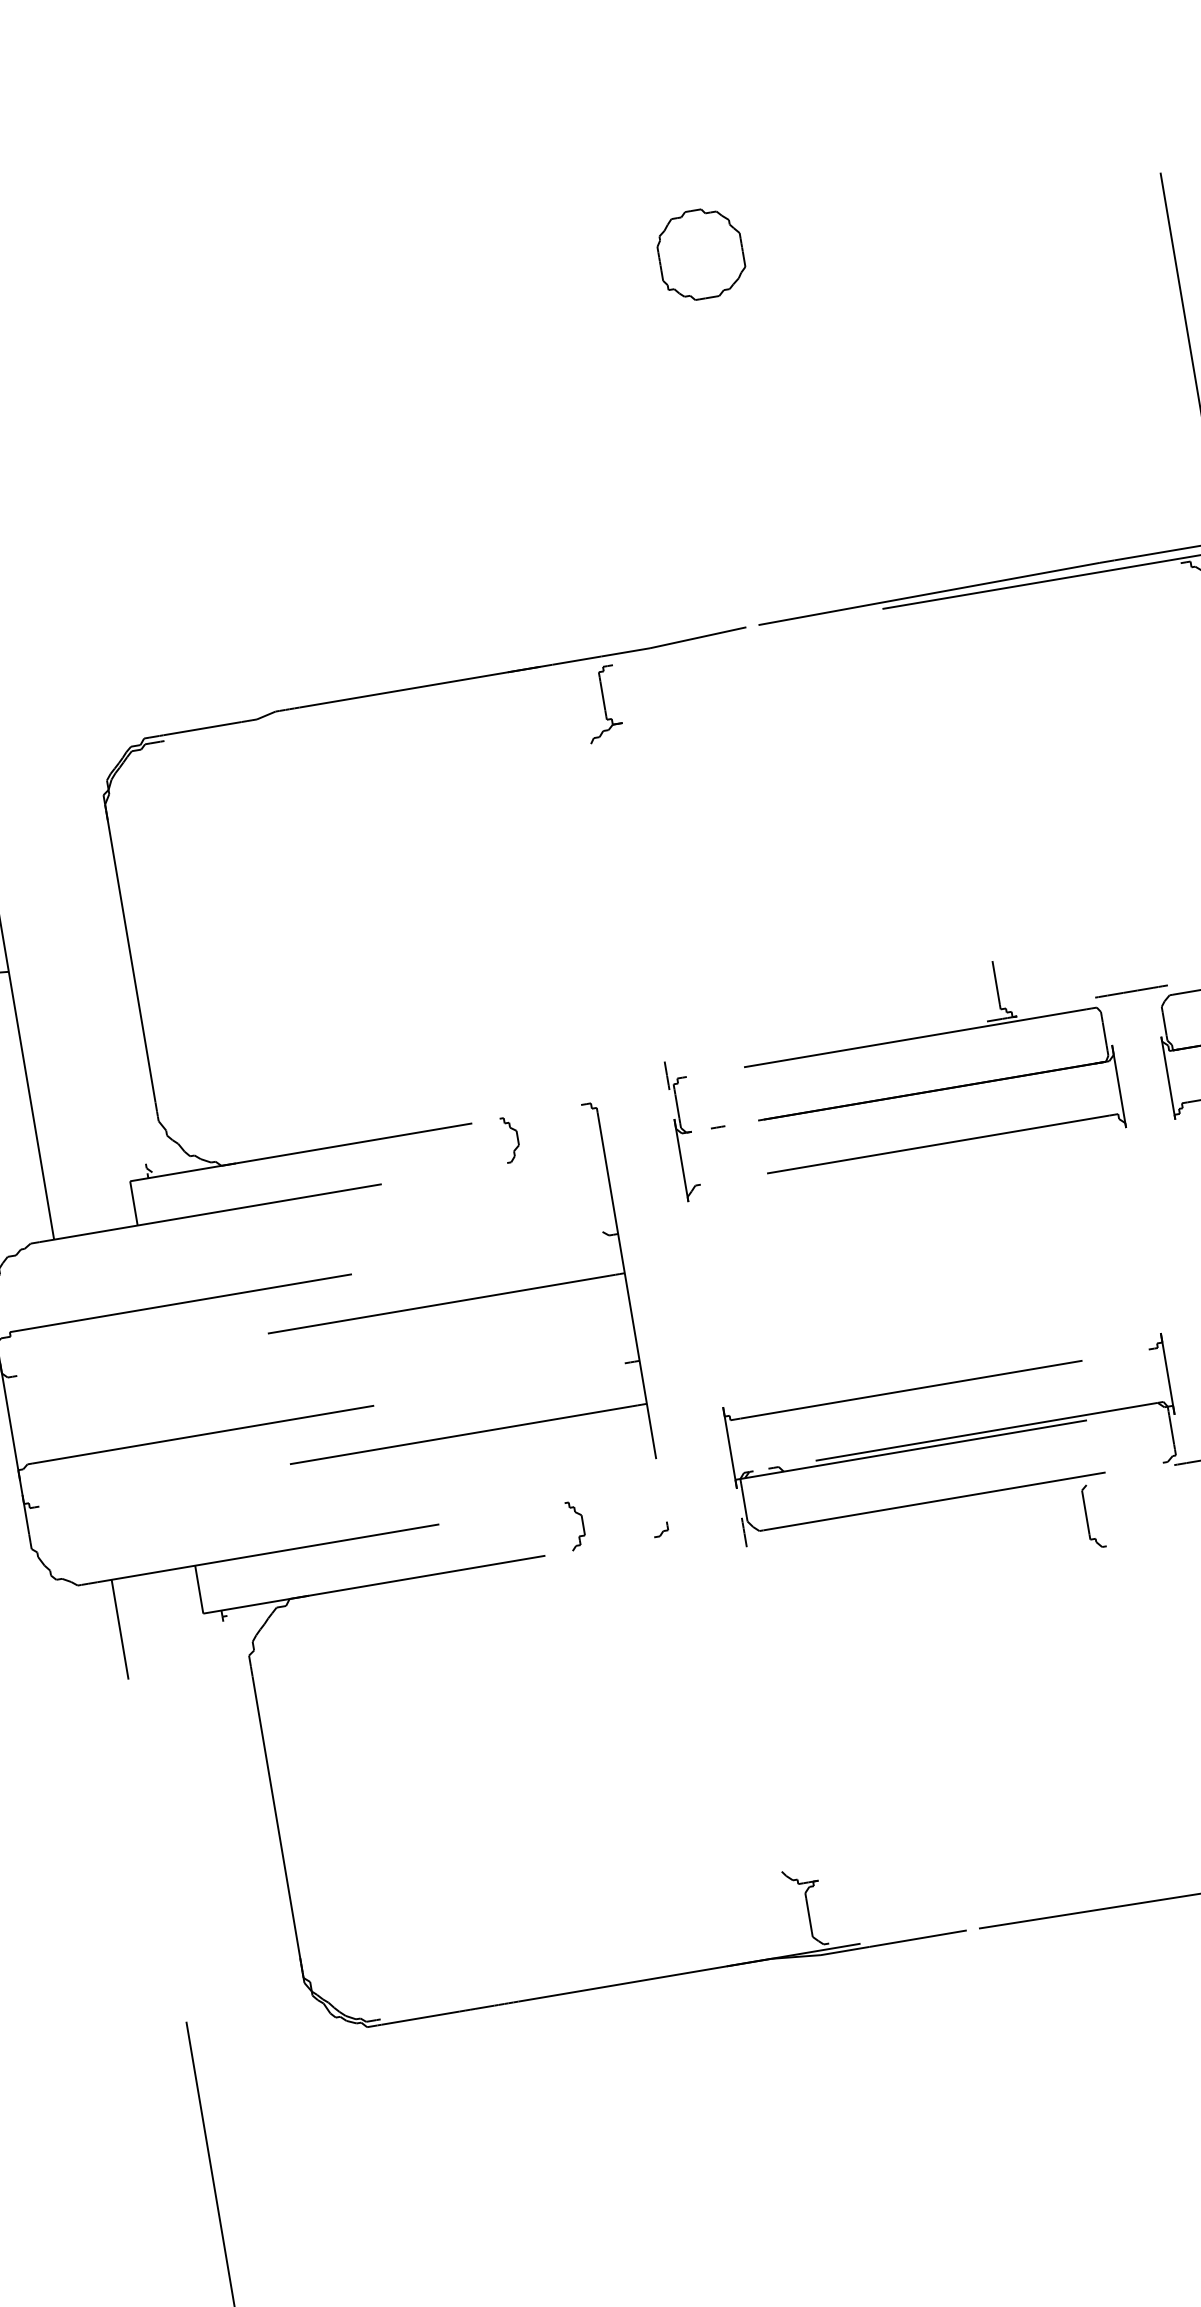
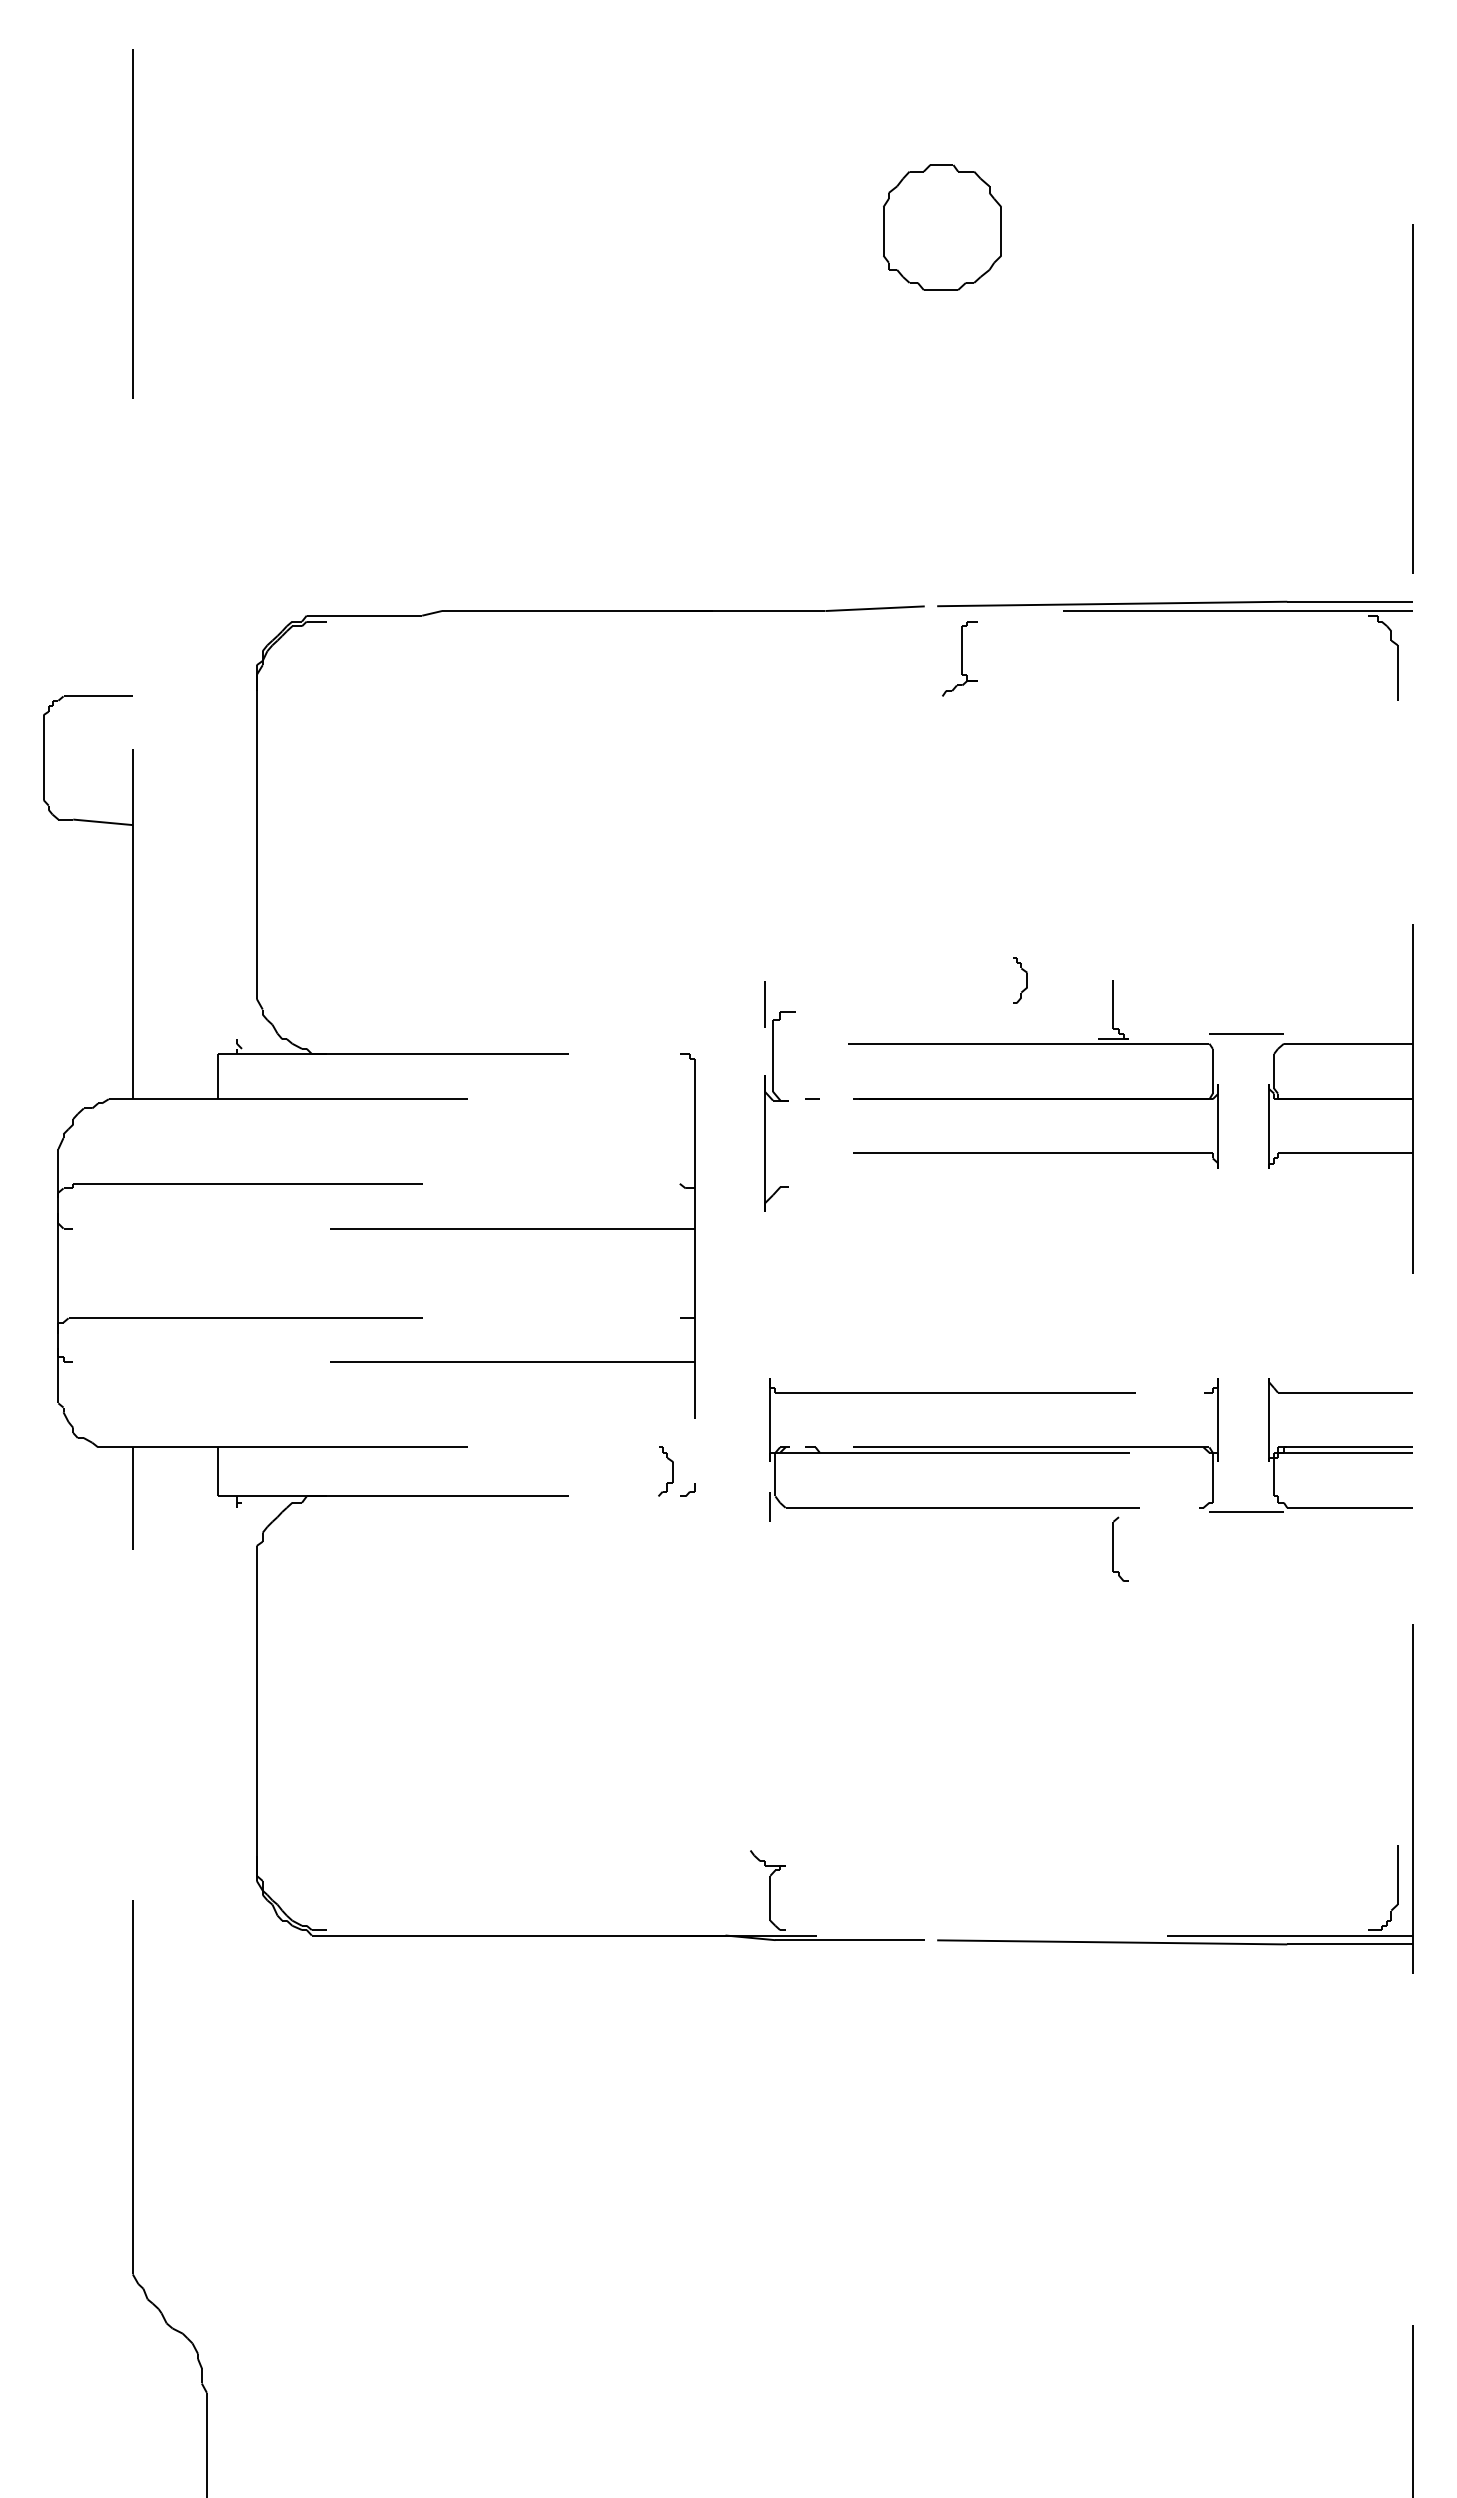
part: (700, 254) -> (941, 227), size x1.4
part: (601, 704) -> (959, 658), moved
part: (685, 1130) -> (779, 1096), size x1.6
part: (511, 1139) -> (1020, 980), moved
part: (582, 1524) -> (672, 1471), moved

